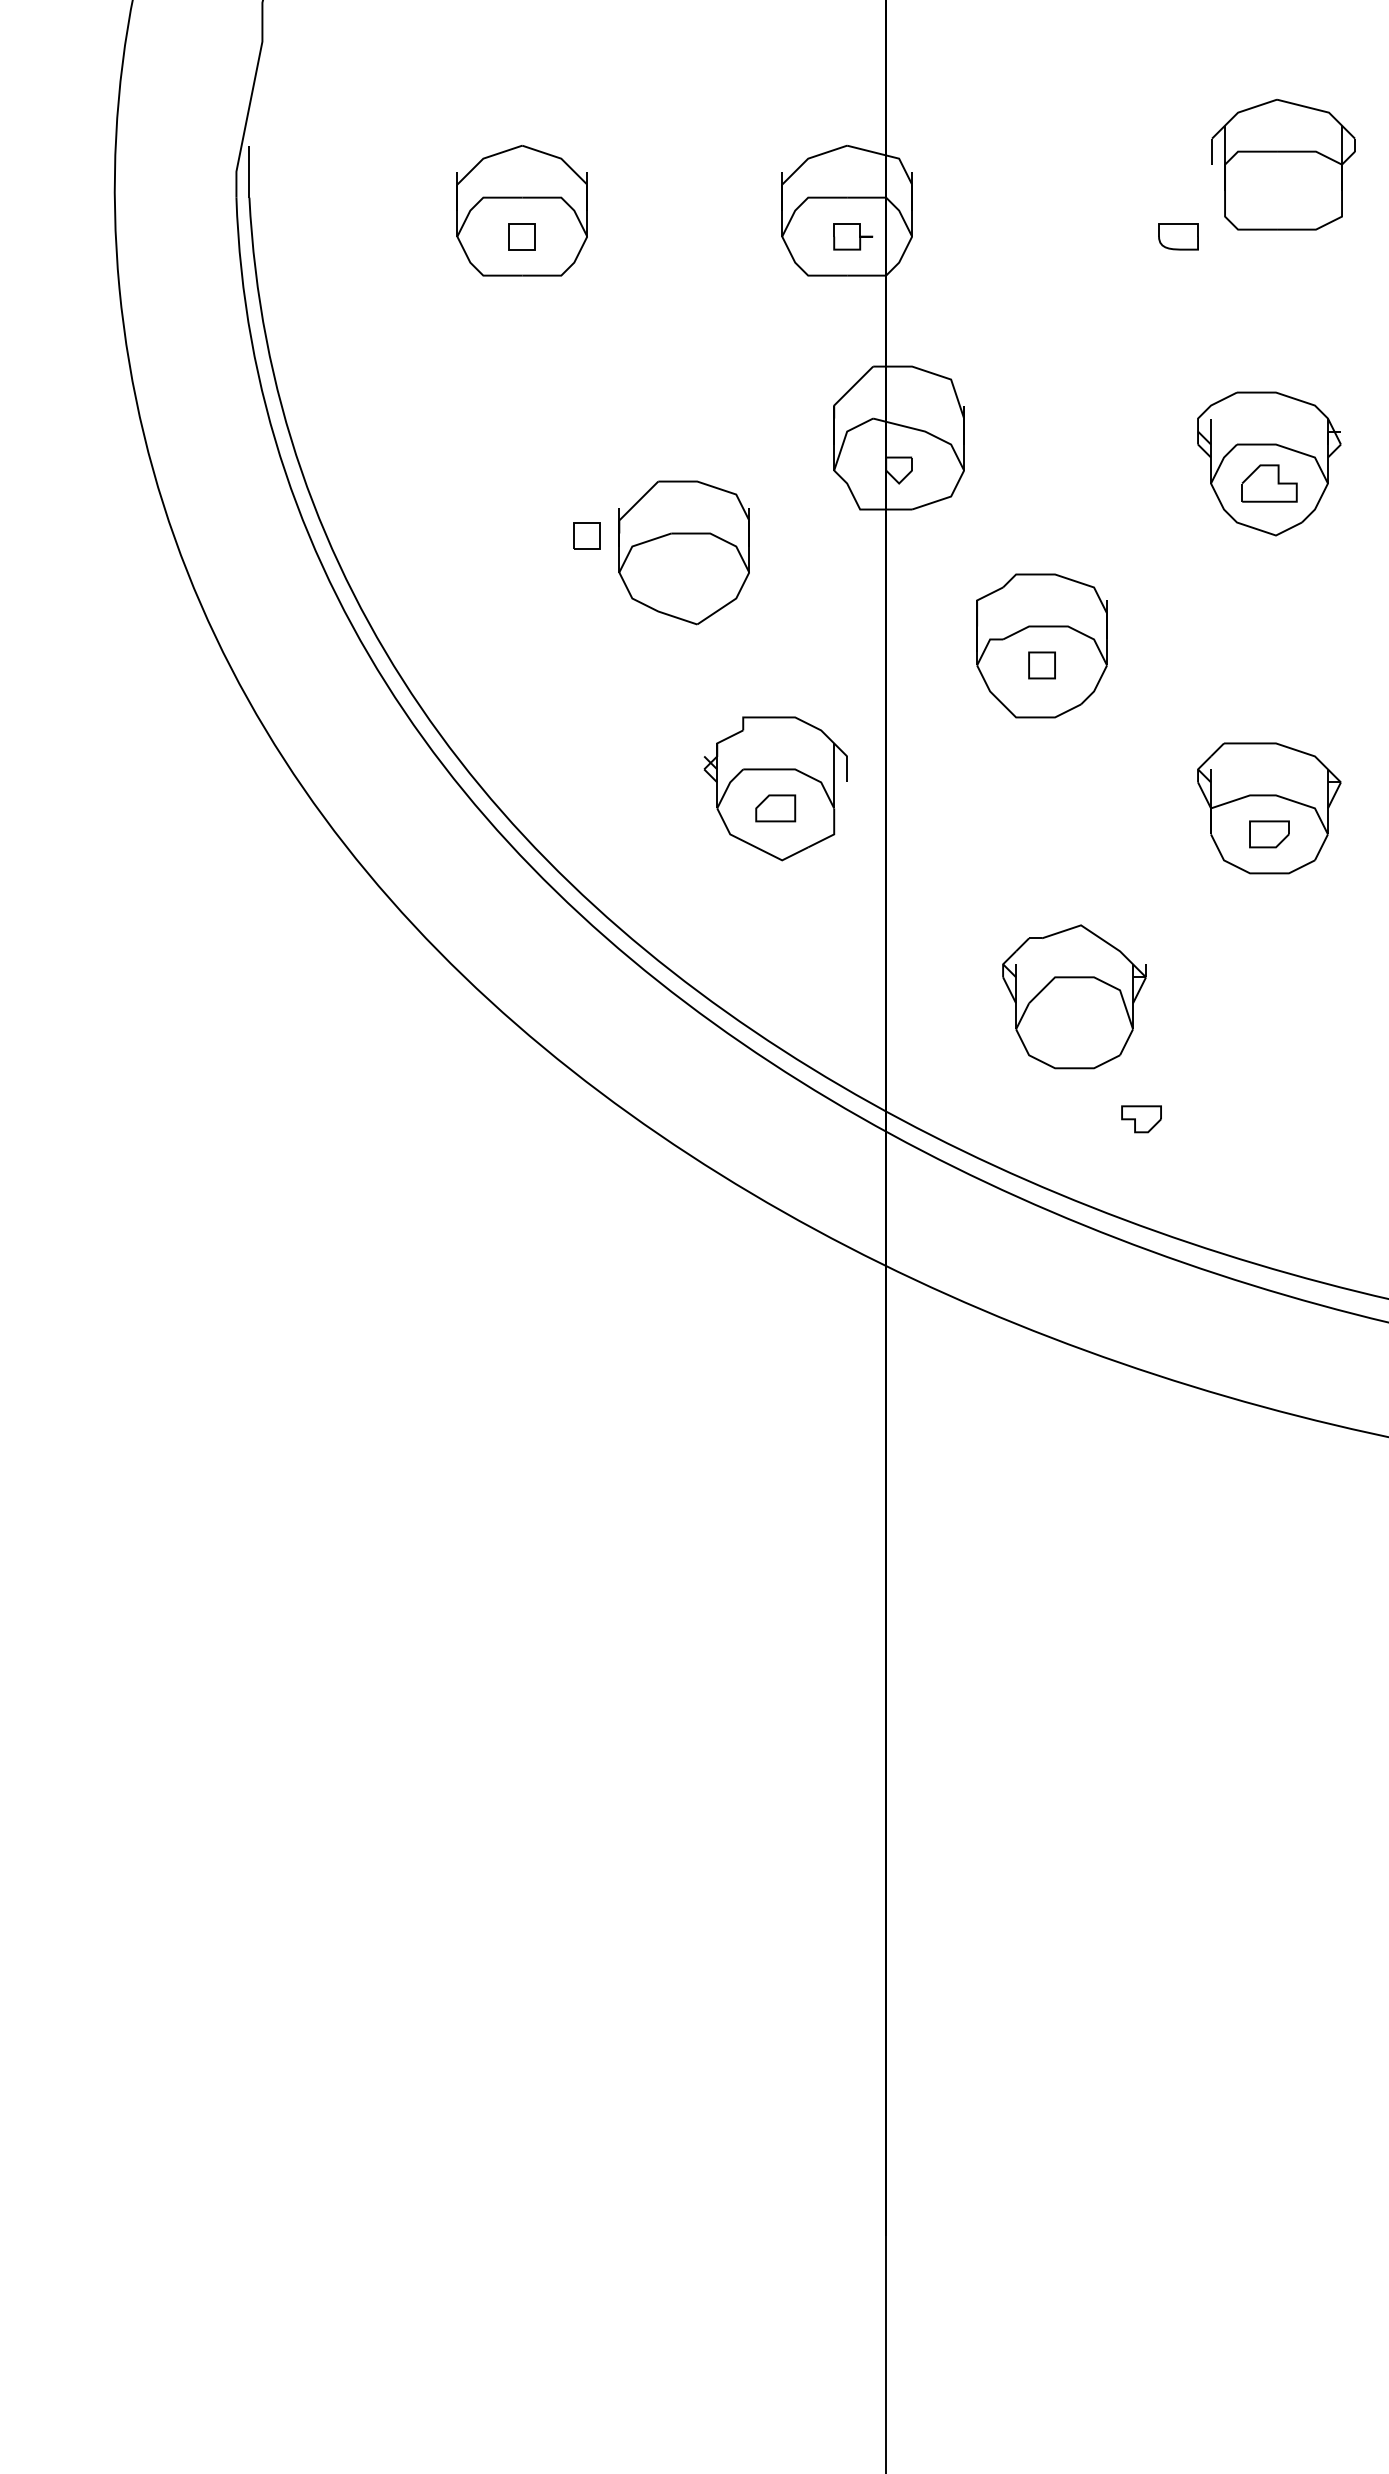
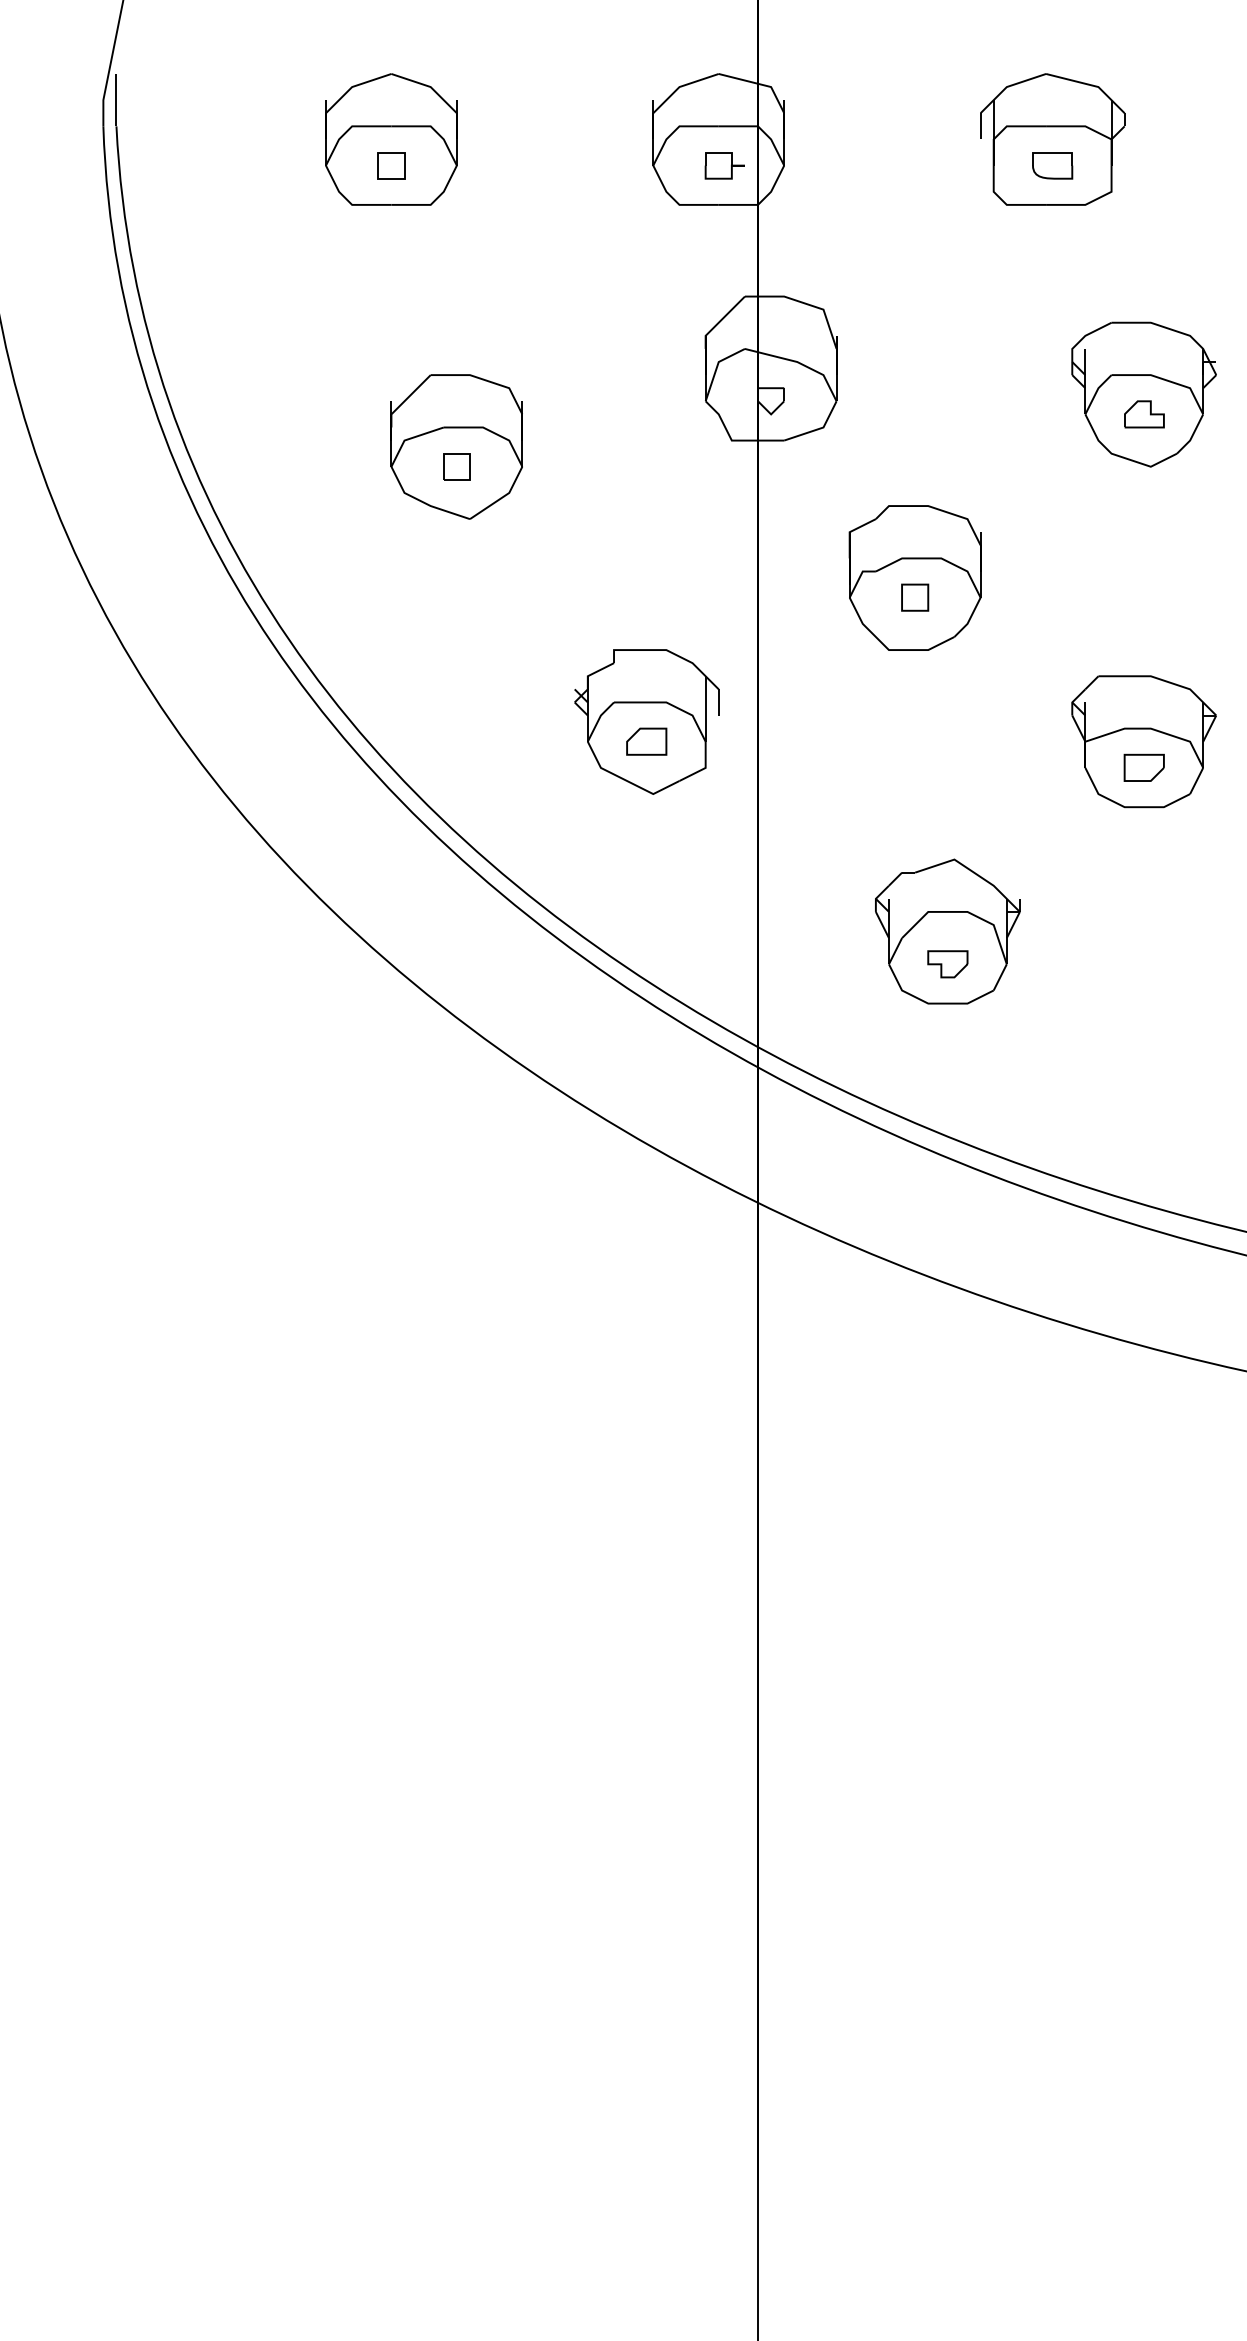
part: (1283, 164) -> (1052, 139), moved
part: (1269, 483) -> (1144, 414), size x0.71
part: (683, 552) -> (456, 446), moved
part: (1141, 1119) -> (947, 964), moved

